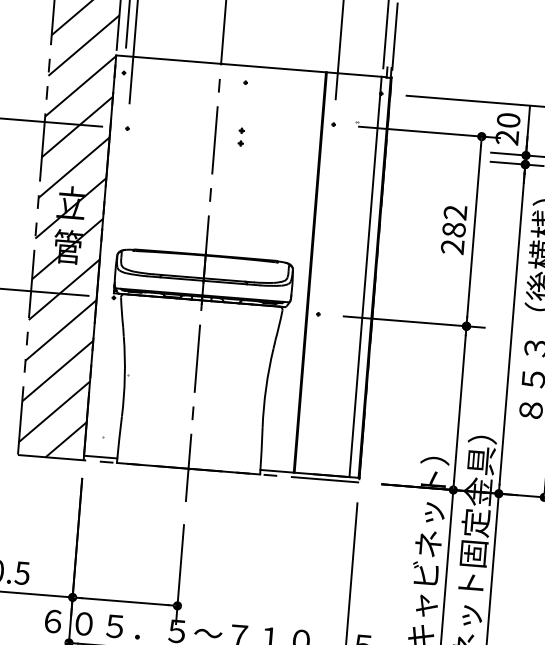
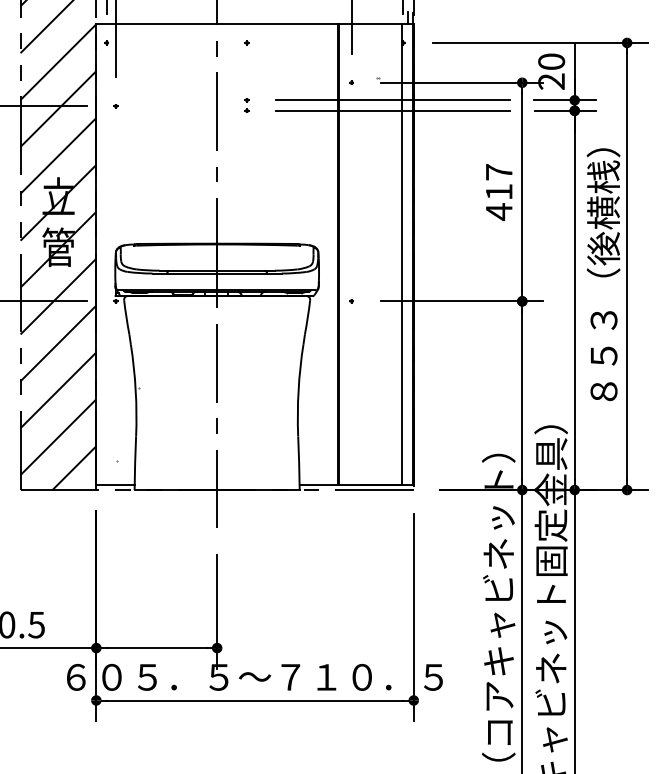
part: (240, 137) -> (246, 105), size x0.71
line: (367, 142) -> (392, 100), added
line: (368, 151) -> (393, 110), added
text: (453, 230) -> (498, 192), 282 -> 417

